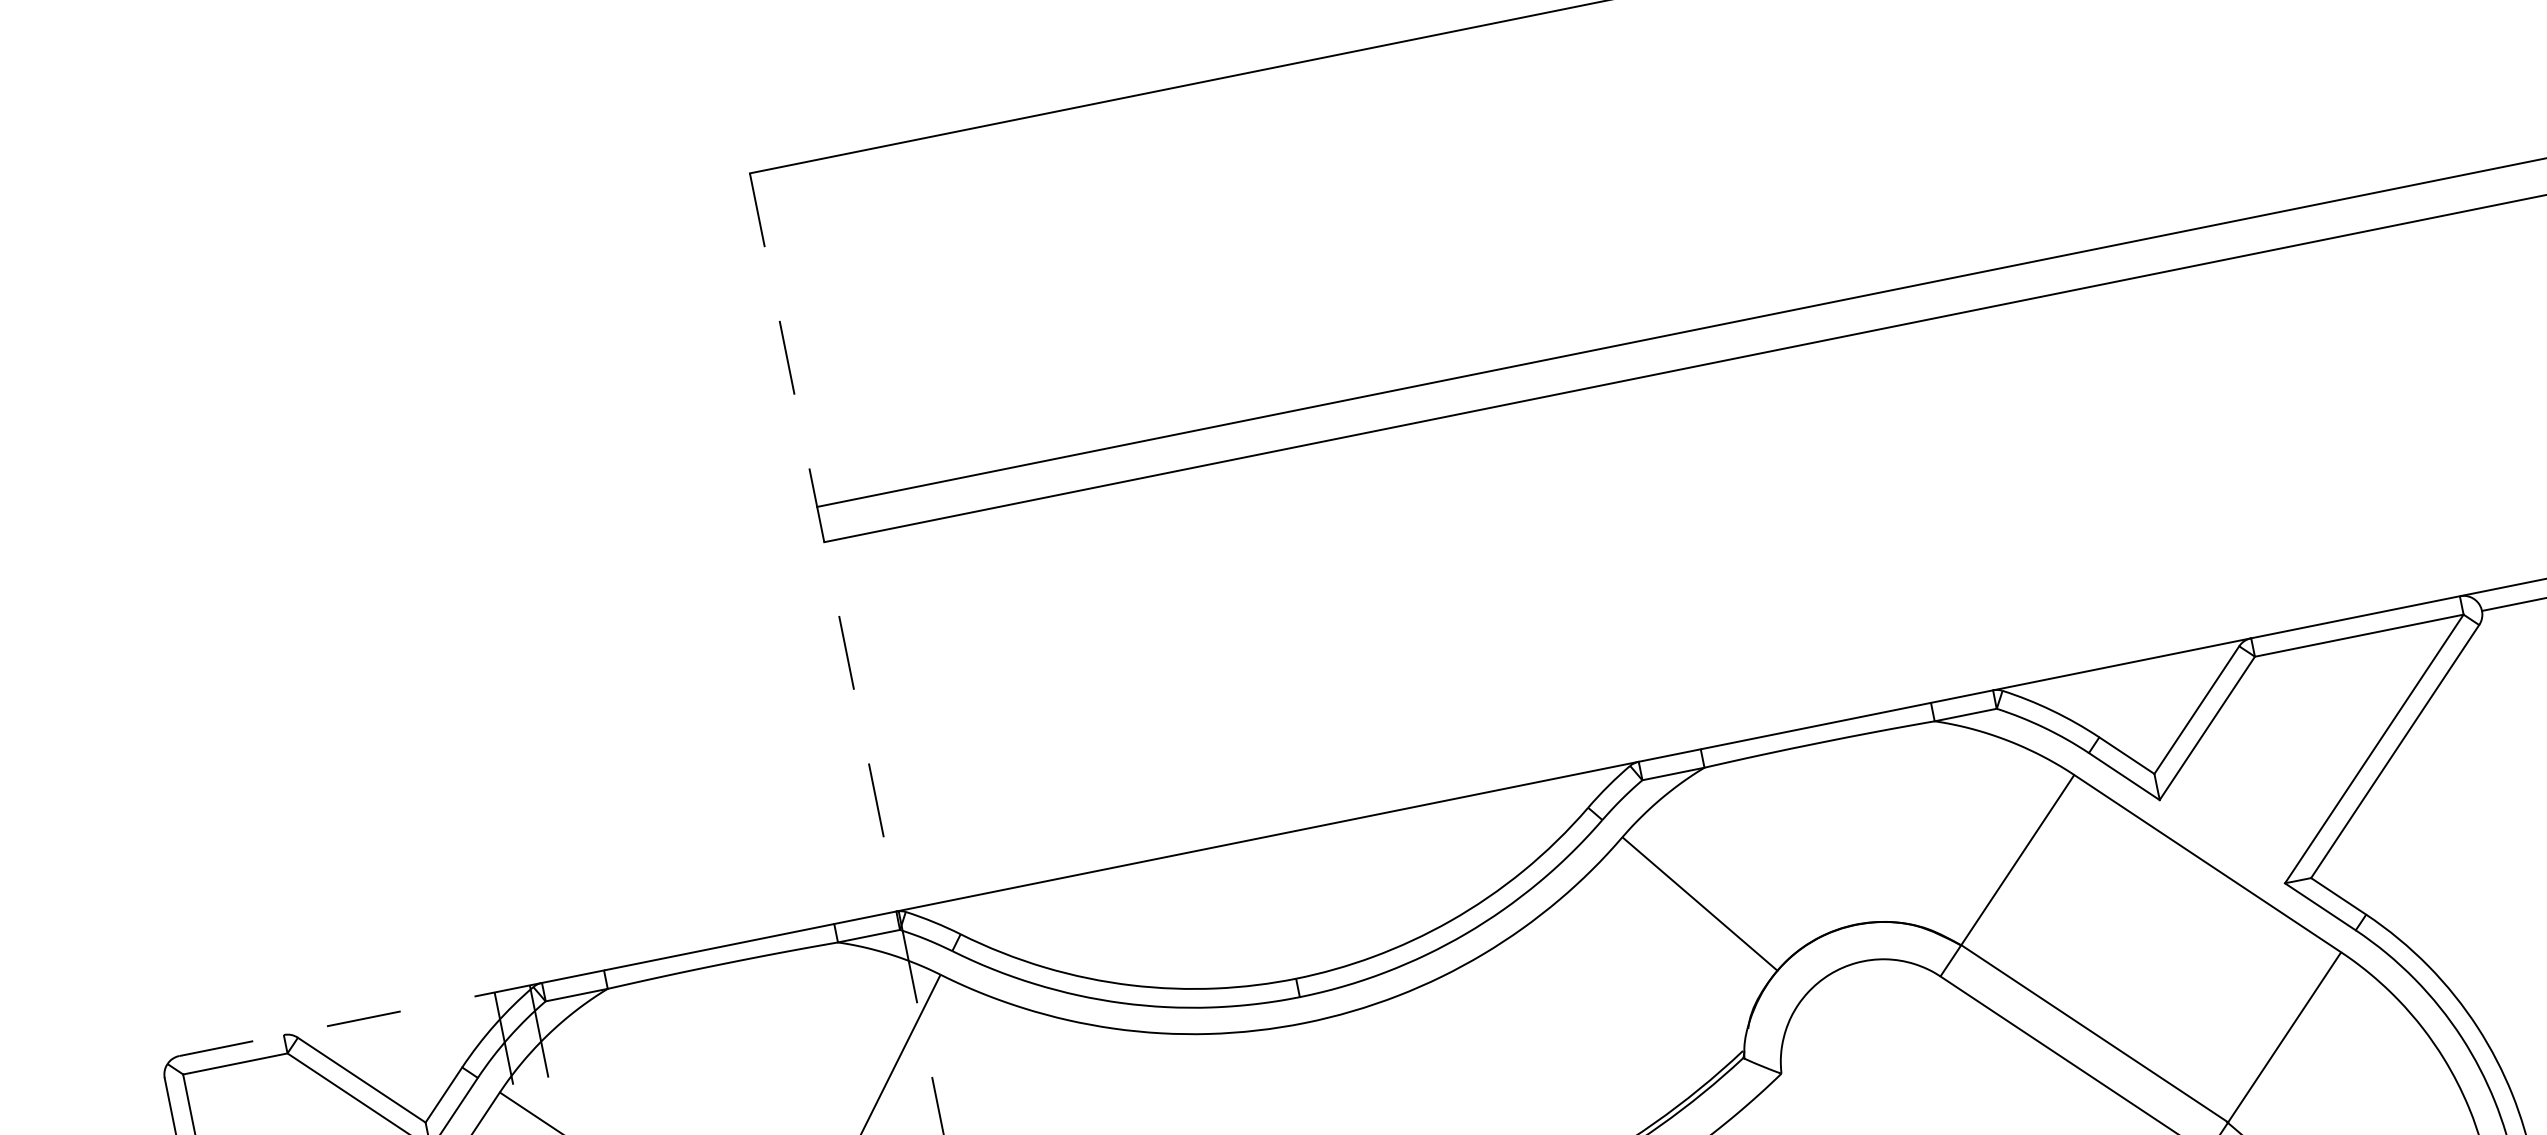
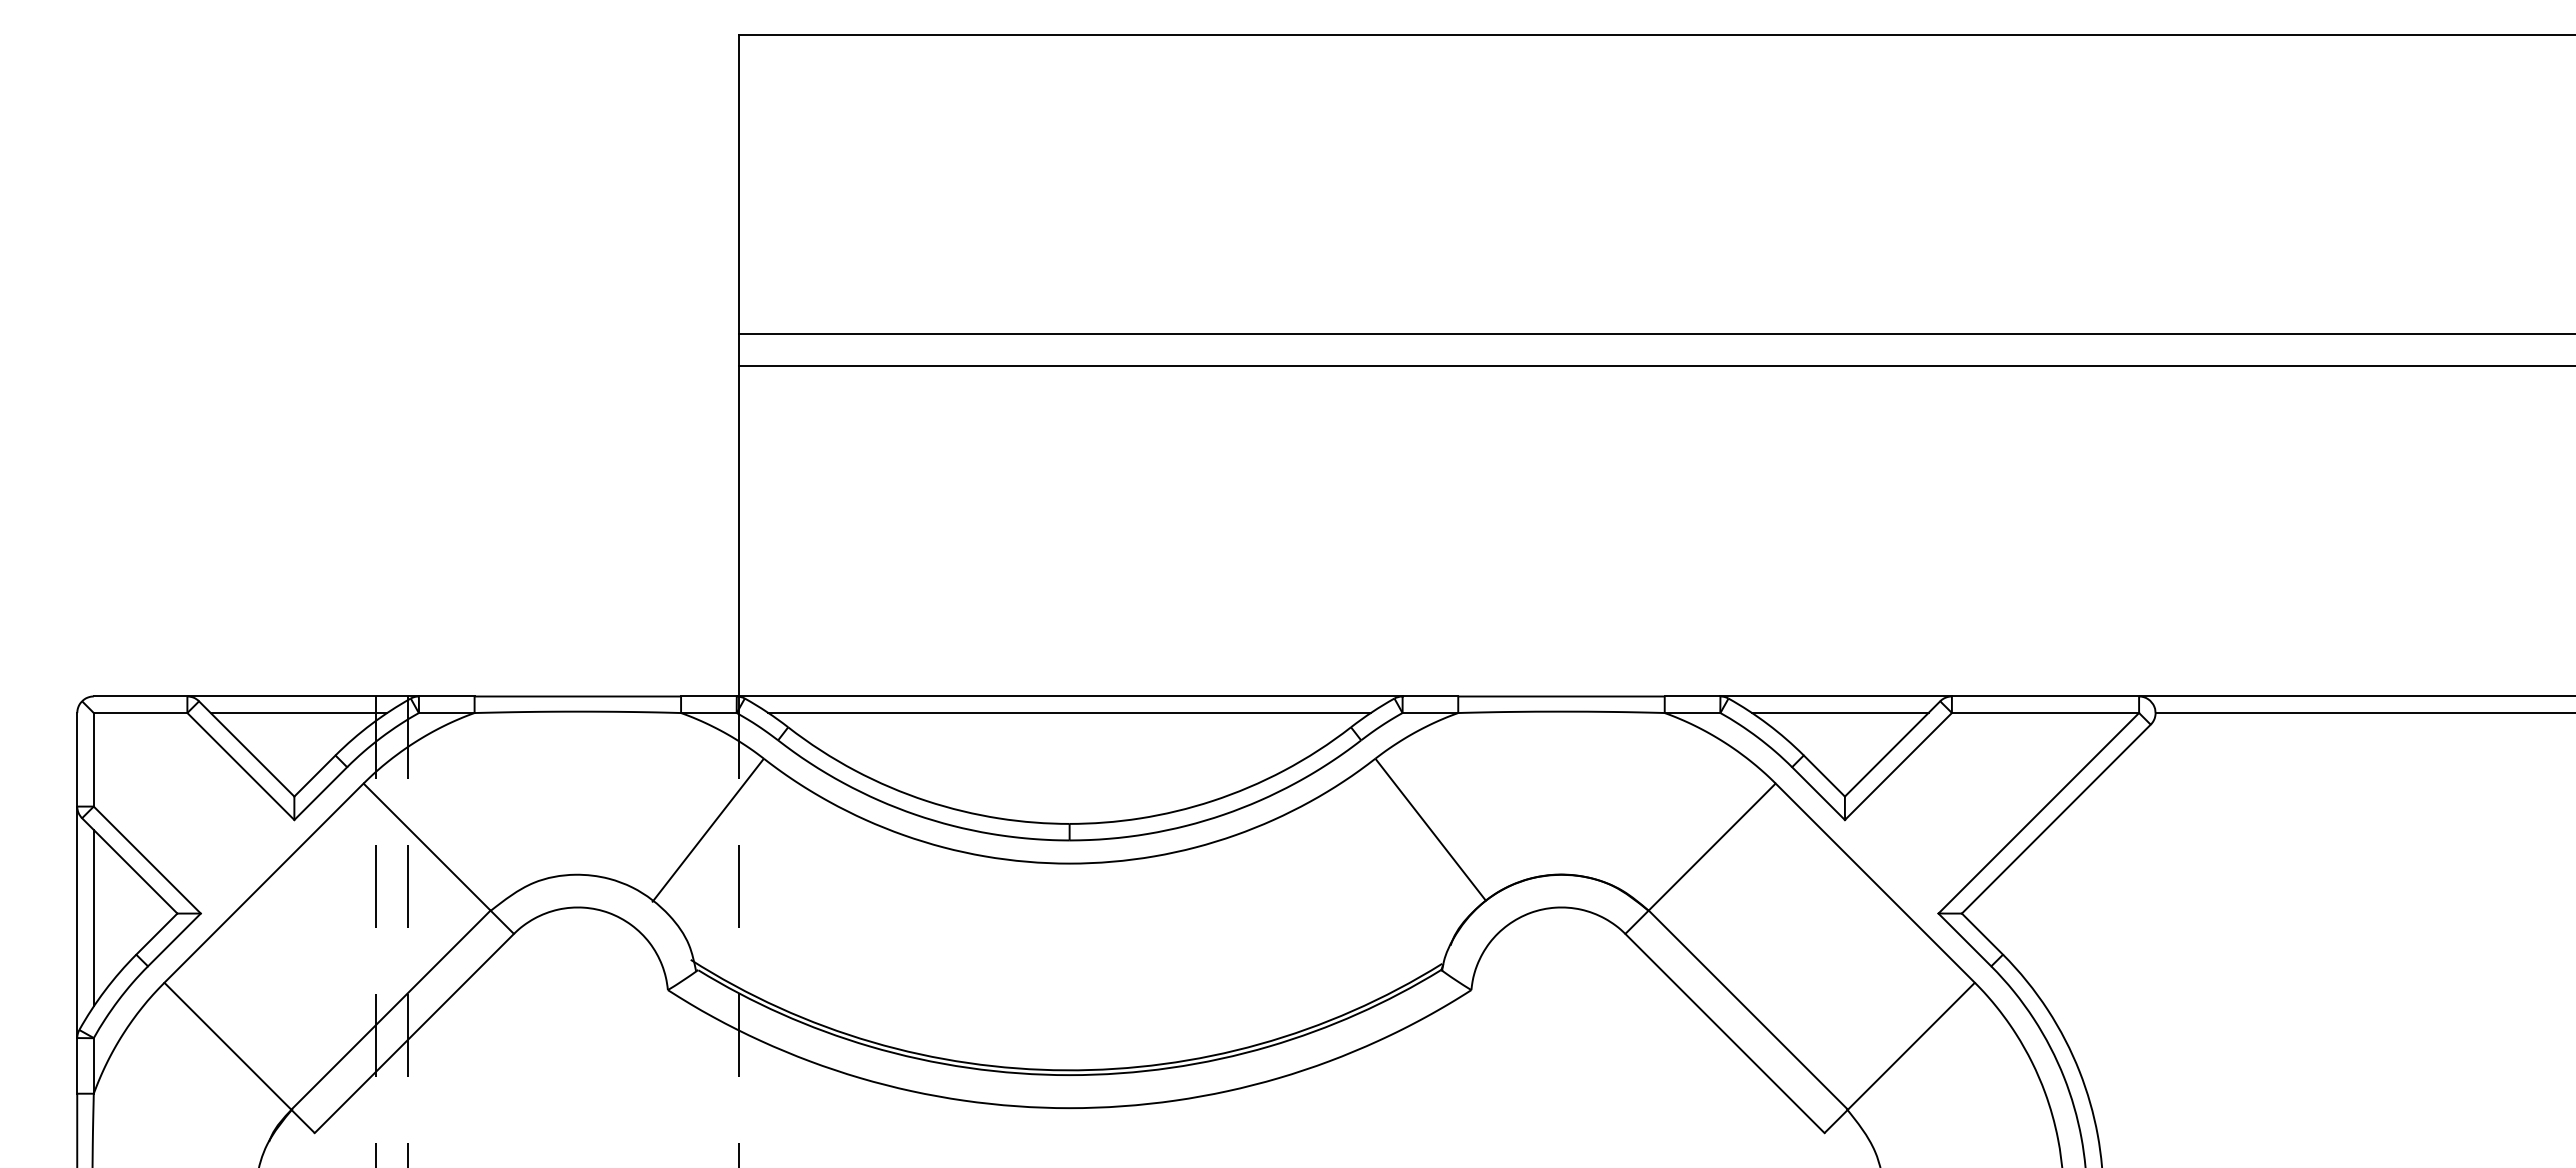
line: (823, 542) -> (738, 365), dashed -> solid
line: (2130, 682) -> (1840, 713), added
line: (1271, 855) -> (1069, 713), added
line: (360, 1019) -> (256, 696), dashed -> solid
line: (411, 1028) -> (298, 713), added

